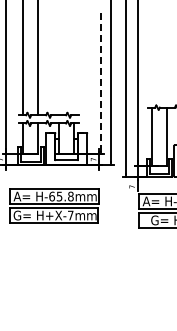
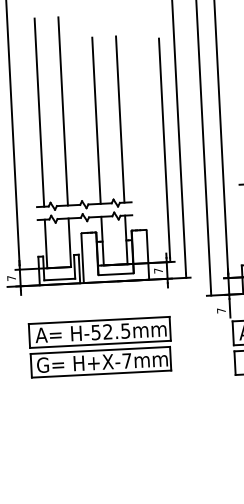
line: (59, 62) -> (97, 120), added
line: (74, 62) -> (120, 119), added
line: (101, 82) -> (164, 148), dashed -> solid
text: (61, 196) -> (110, 331), H-65.8mm -> H-52.5mm

